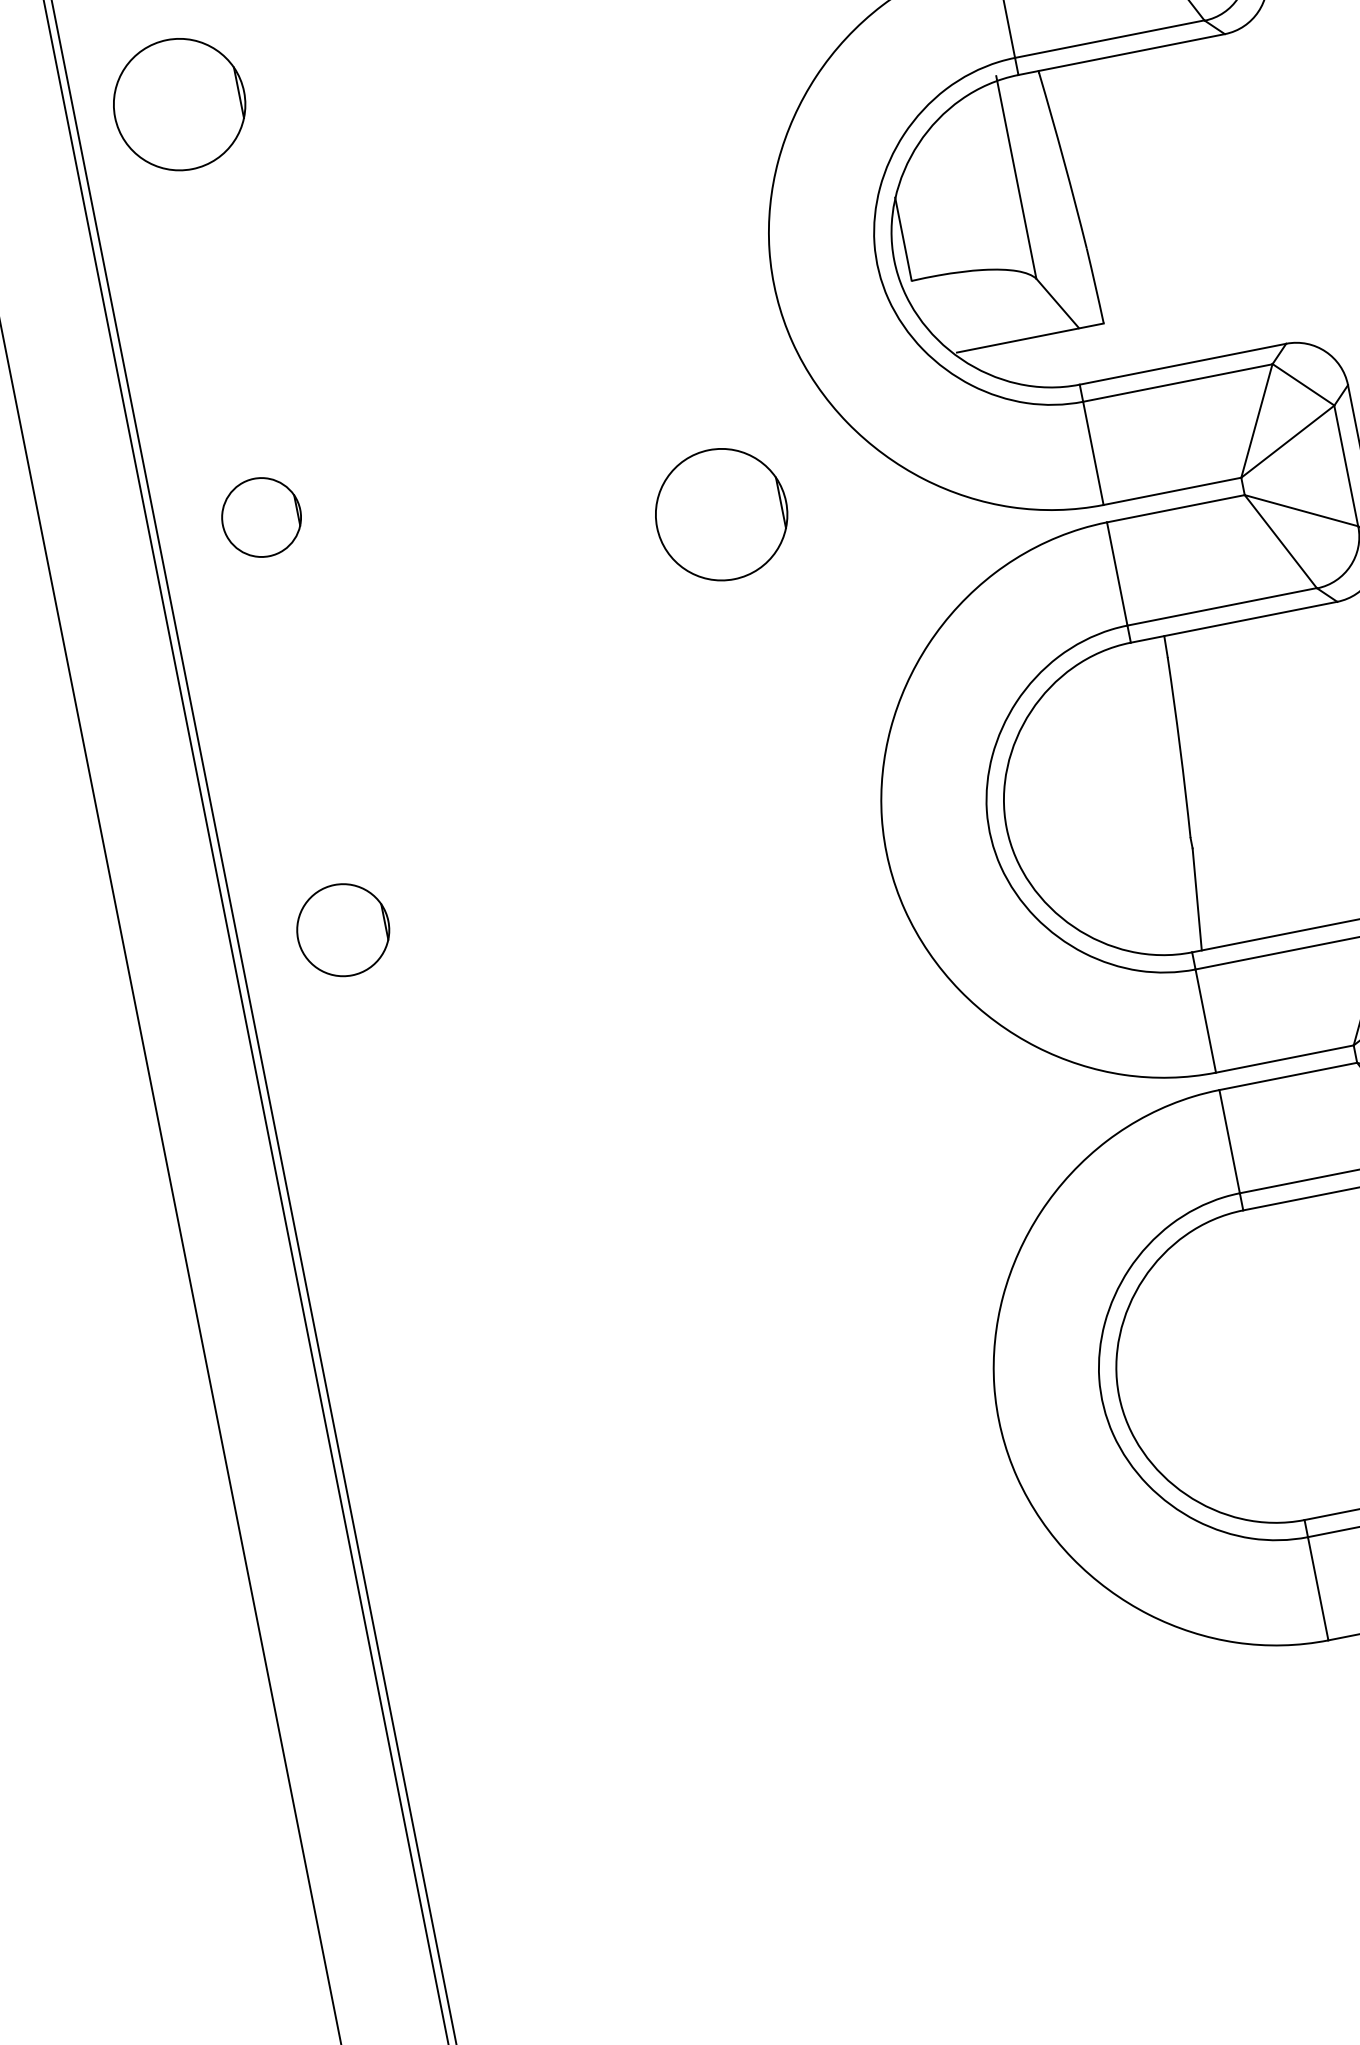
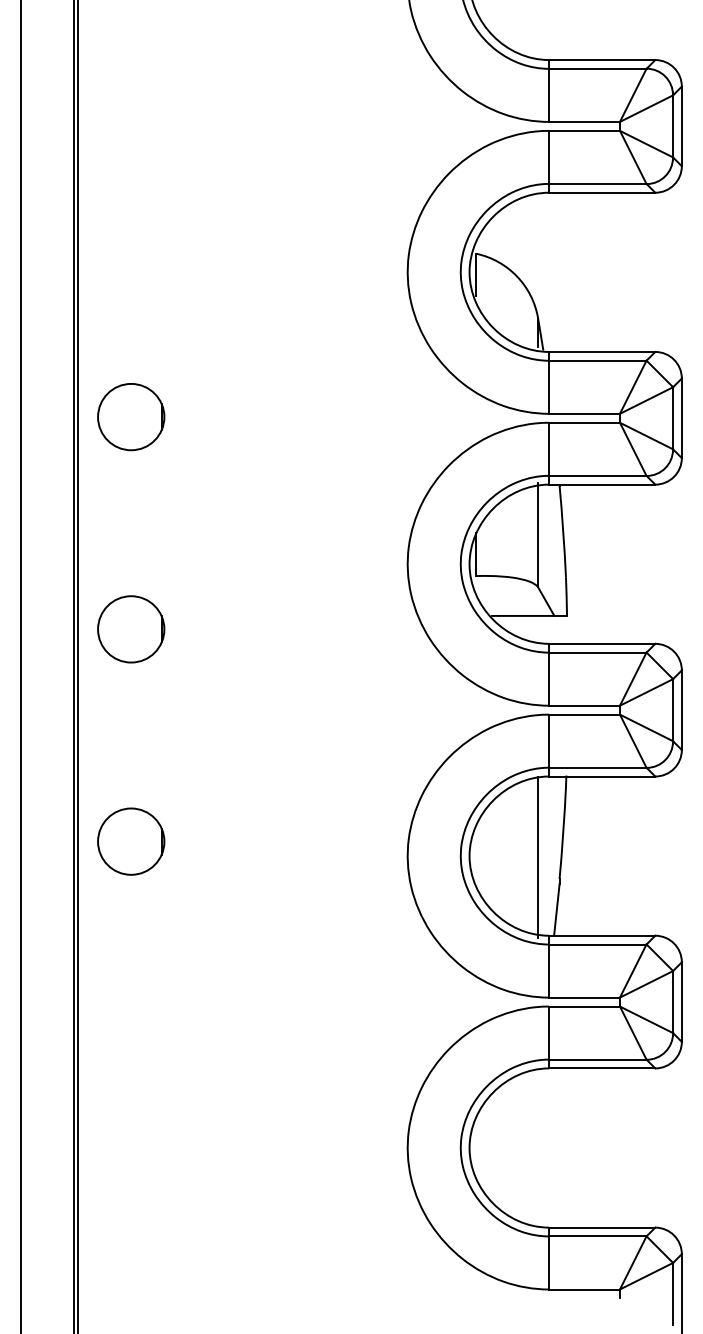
part: (722, 515) -> (359, 673), removed
part: (261, 517) -> (131, 629), size x1.67
line: (1141, 804) -> (538, 857), added
part: (343, 929) -> (131, 841), size x1.43

